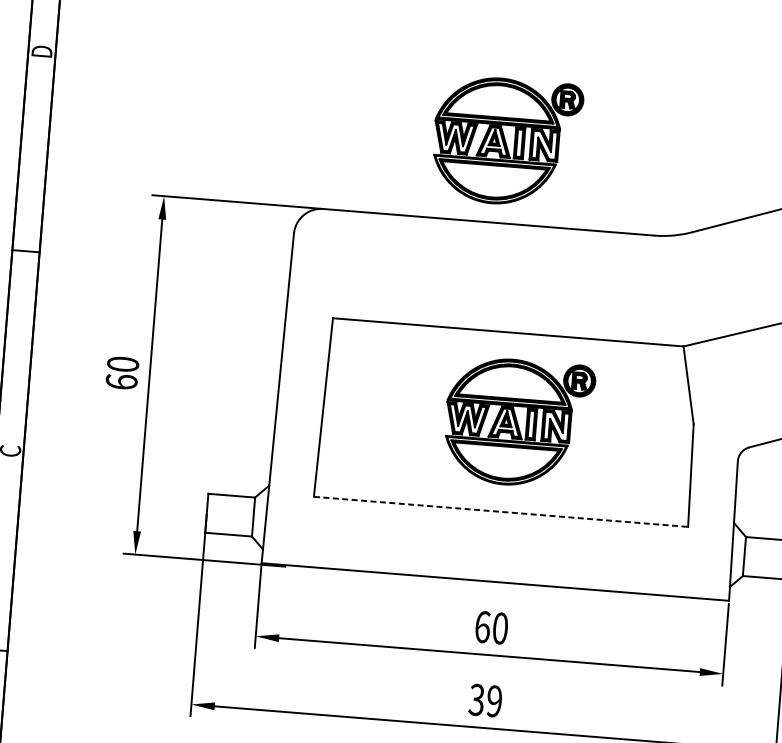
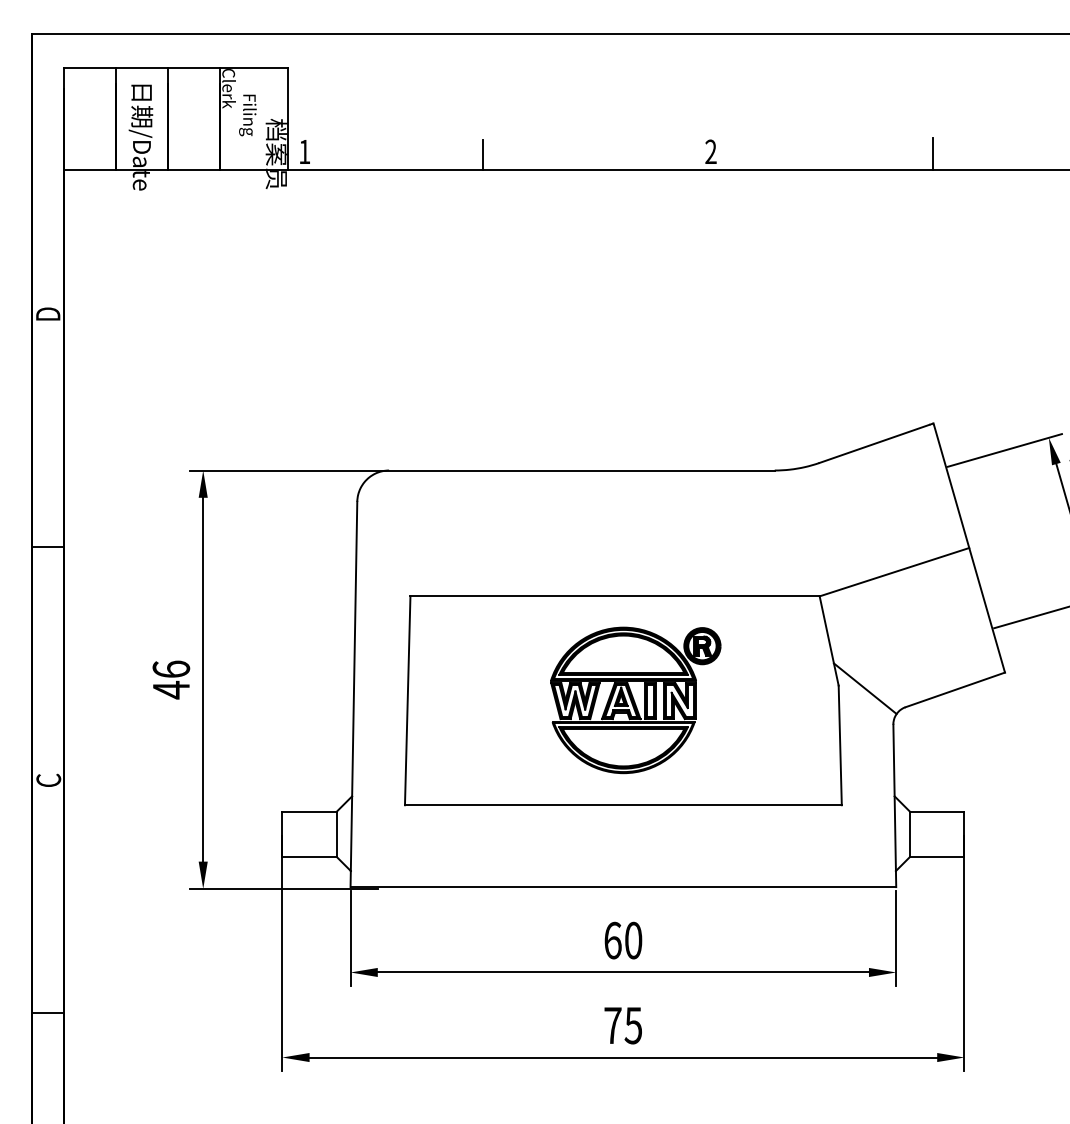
part: (506, 141) -> (595, 375), removed
text: (122, 373) -> (171, 679), 60 -> 46
line: (715, 428) -> (864, 688), added
line: (501, 512) -> (623, 805), dashed -> solid
text: (485, 700) -> (622, 1025), 39 -> 75

